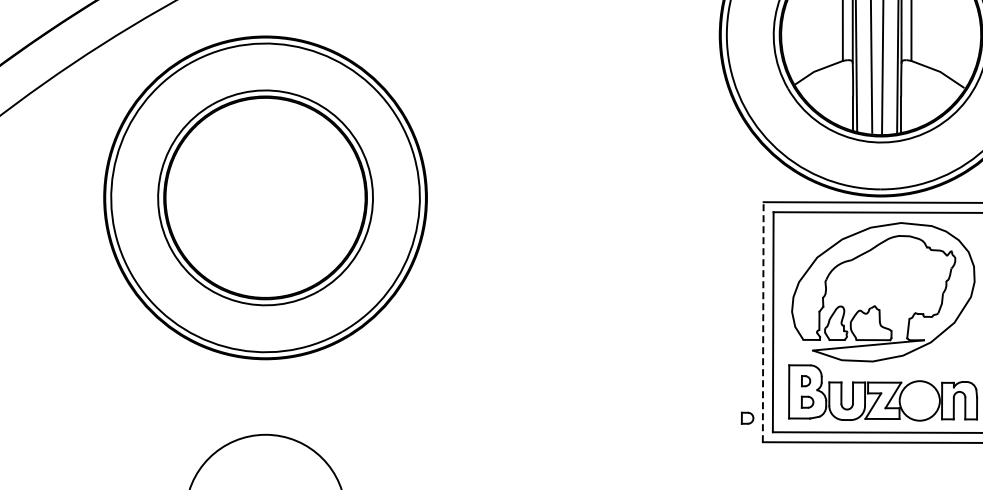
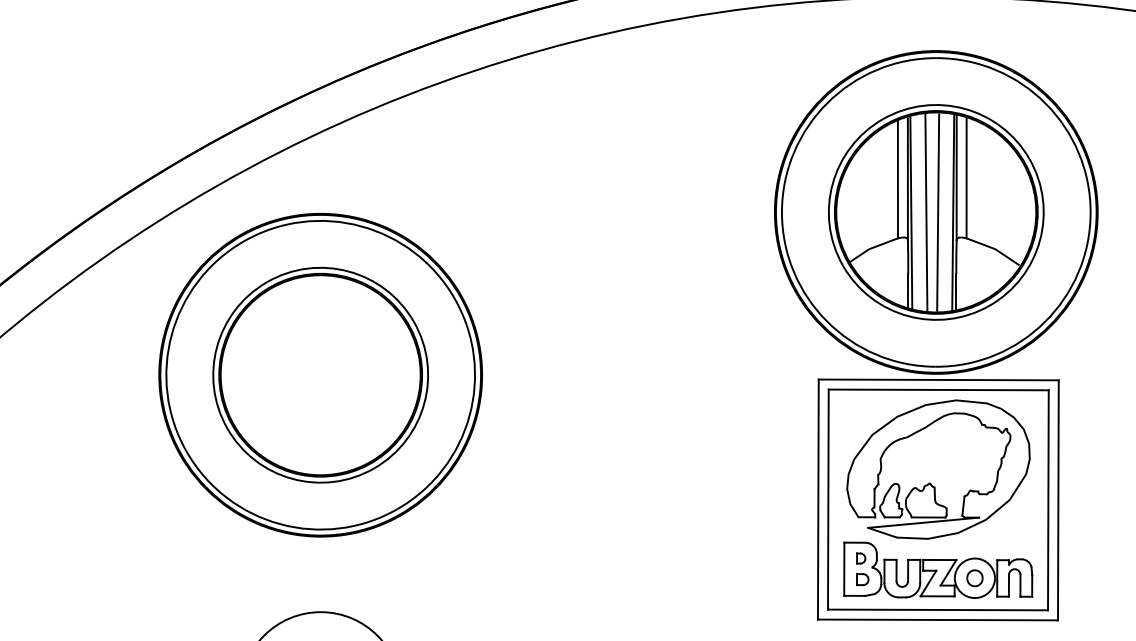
line: (763, 322) -> (818, 499), dashed -> solid
part: (919, 401) -> (974, 578), added
part: (747, 418) -> (802, 595), removed

